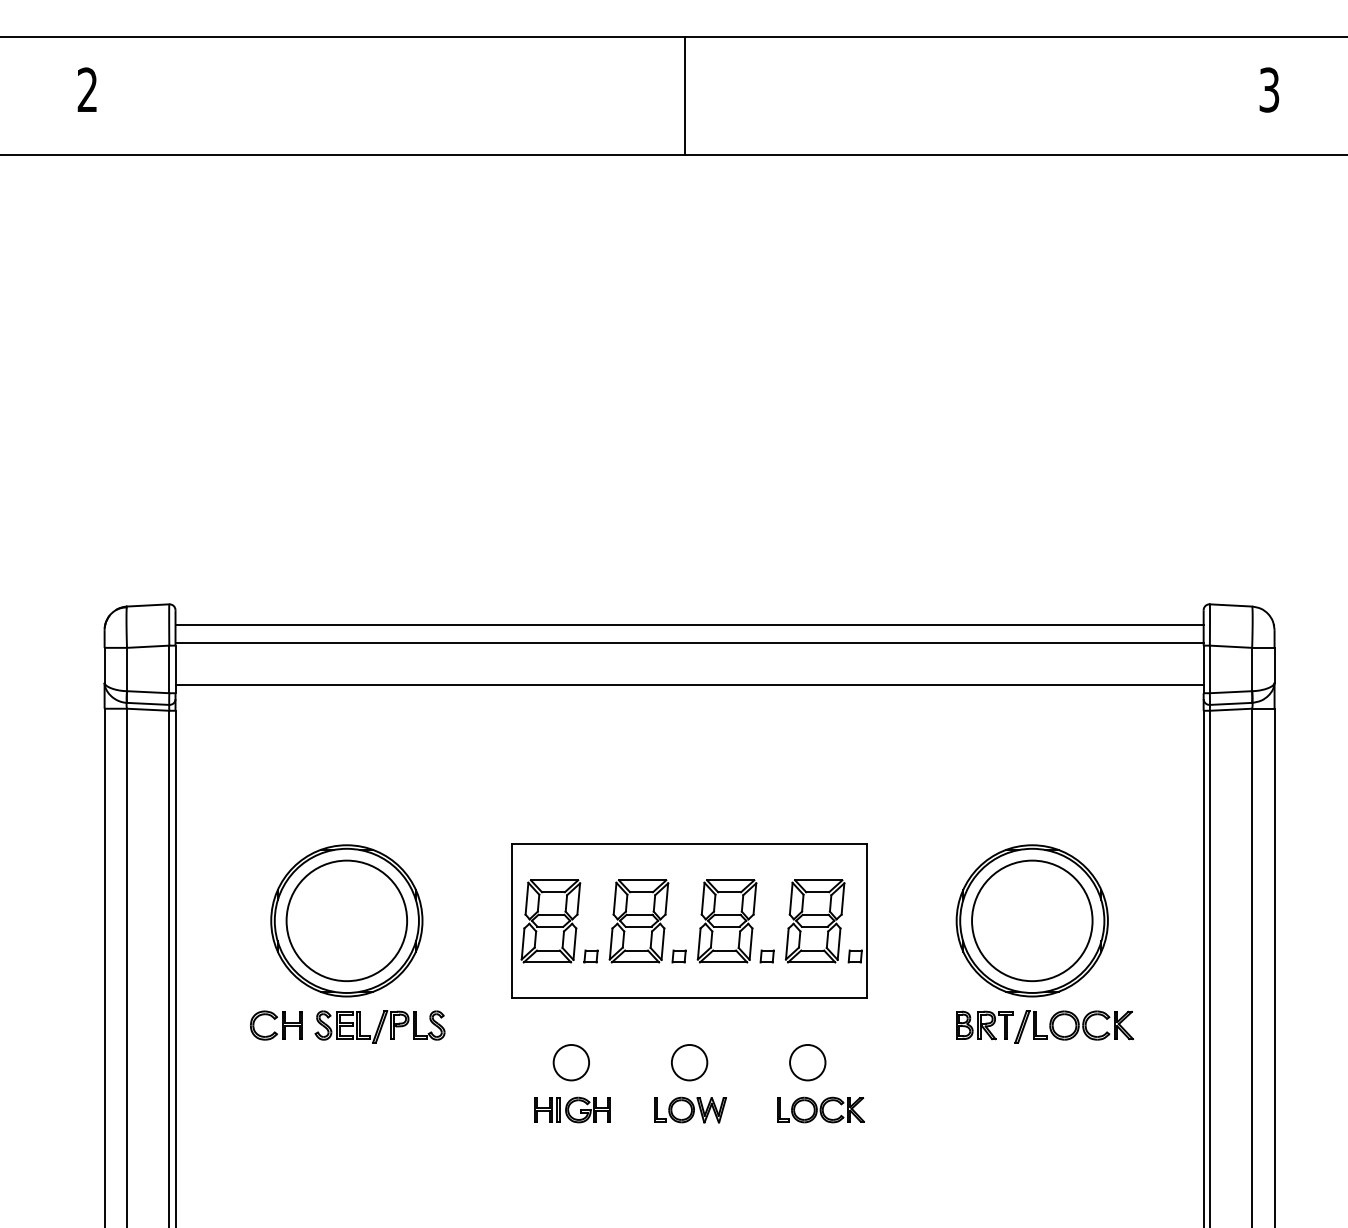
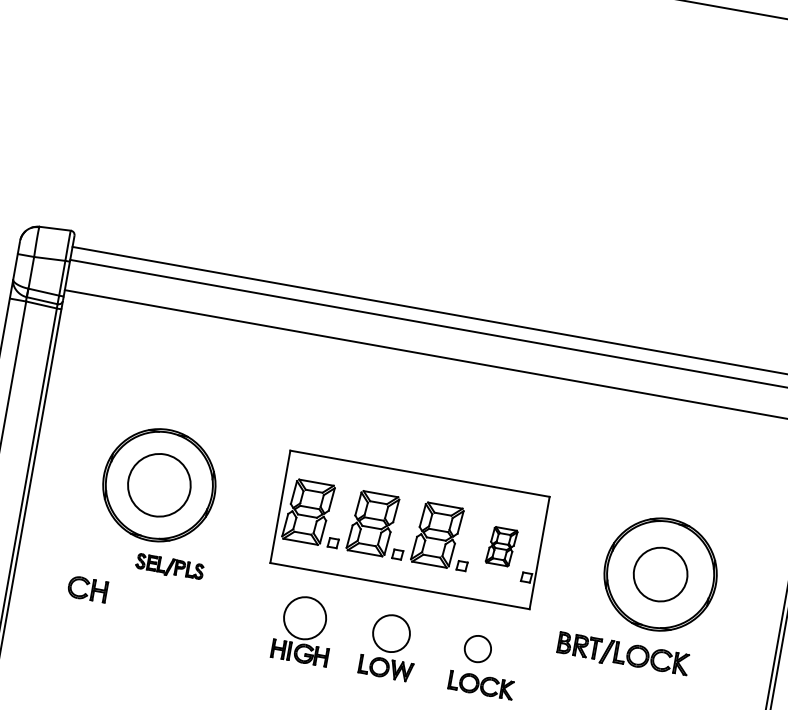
circle: (346, 920) -> (159, 484), size x0.7
circle: (1032, 920) -> (660, 574), size x0.6
part: (814, 921) -> (501, 546), size x0.6
part: (276, 1025) -> (87, 589), moved
part: (379, 1026) -> (169, 566), size x0.7
part: (1044, 1026) -> (623, 654), moved
circle: (571, 1062) -> (305, 618), size x1.6
circle: (689, 1062) -> (391, 633), size x1.4

